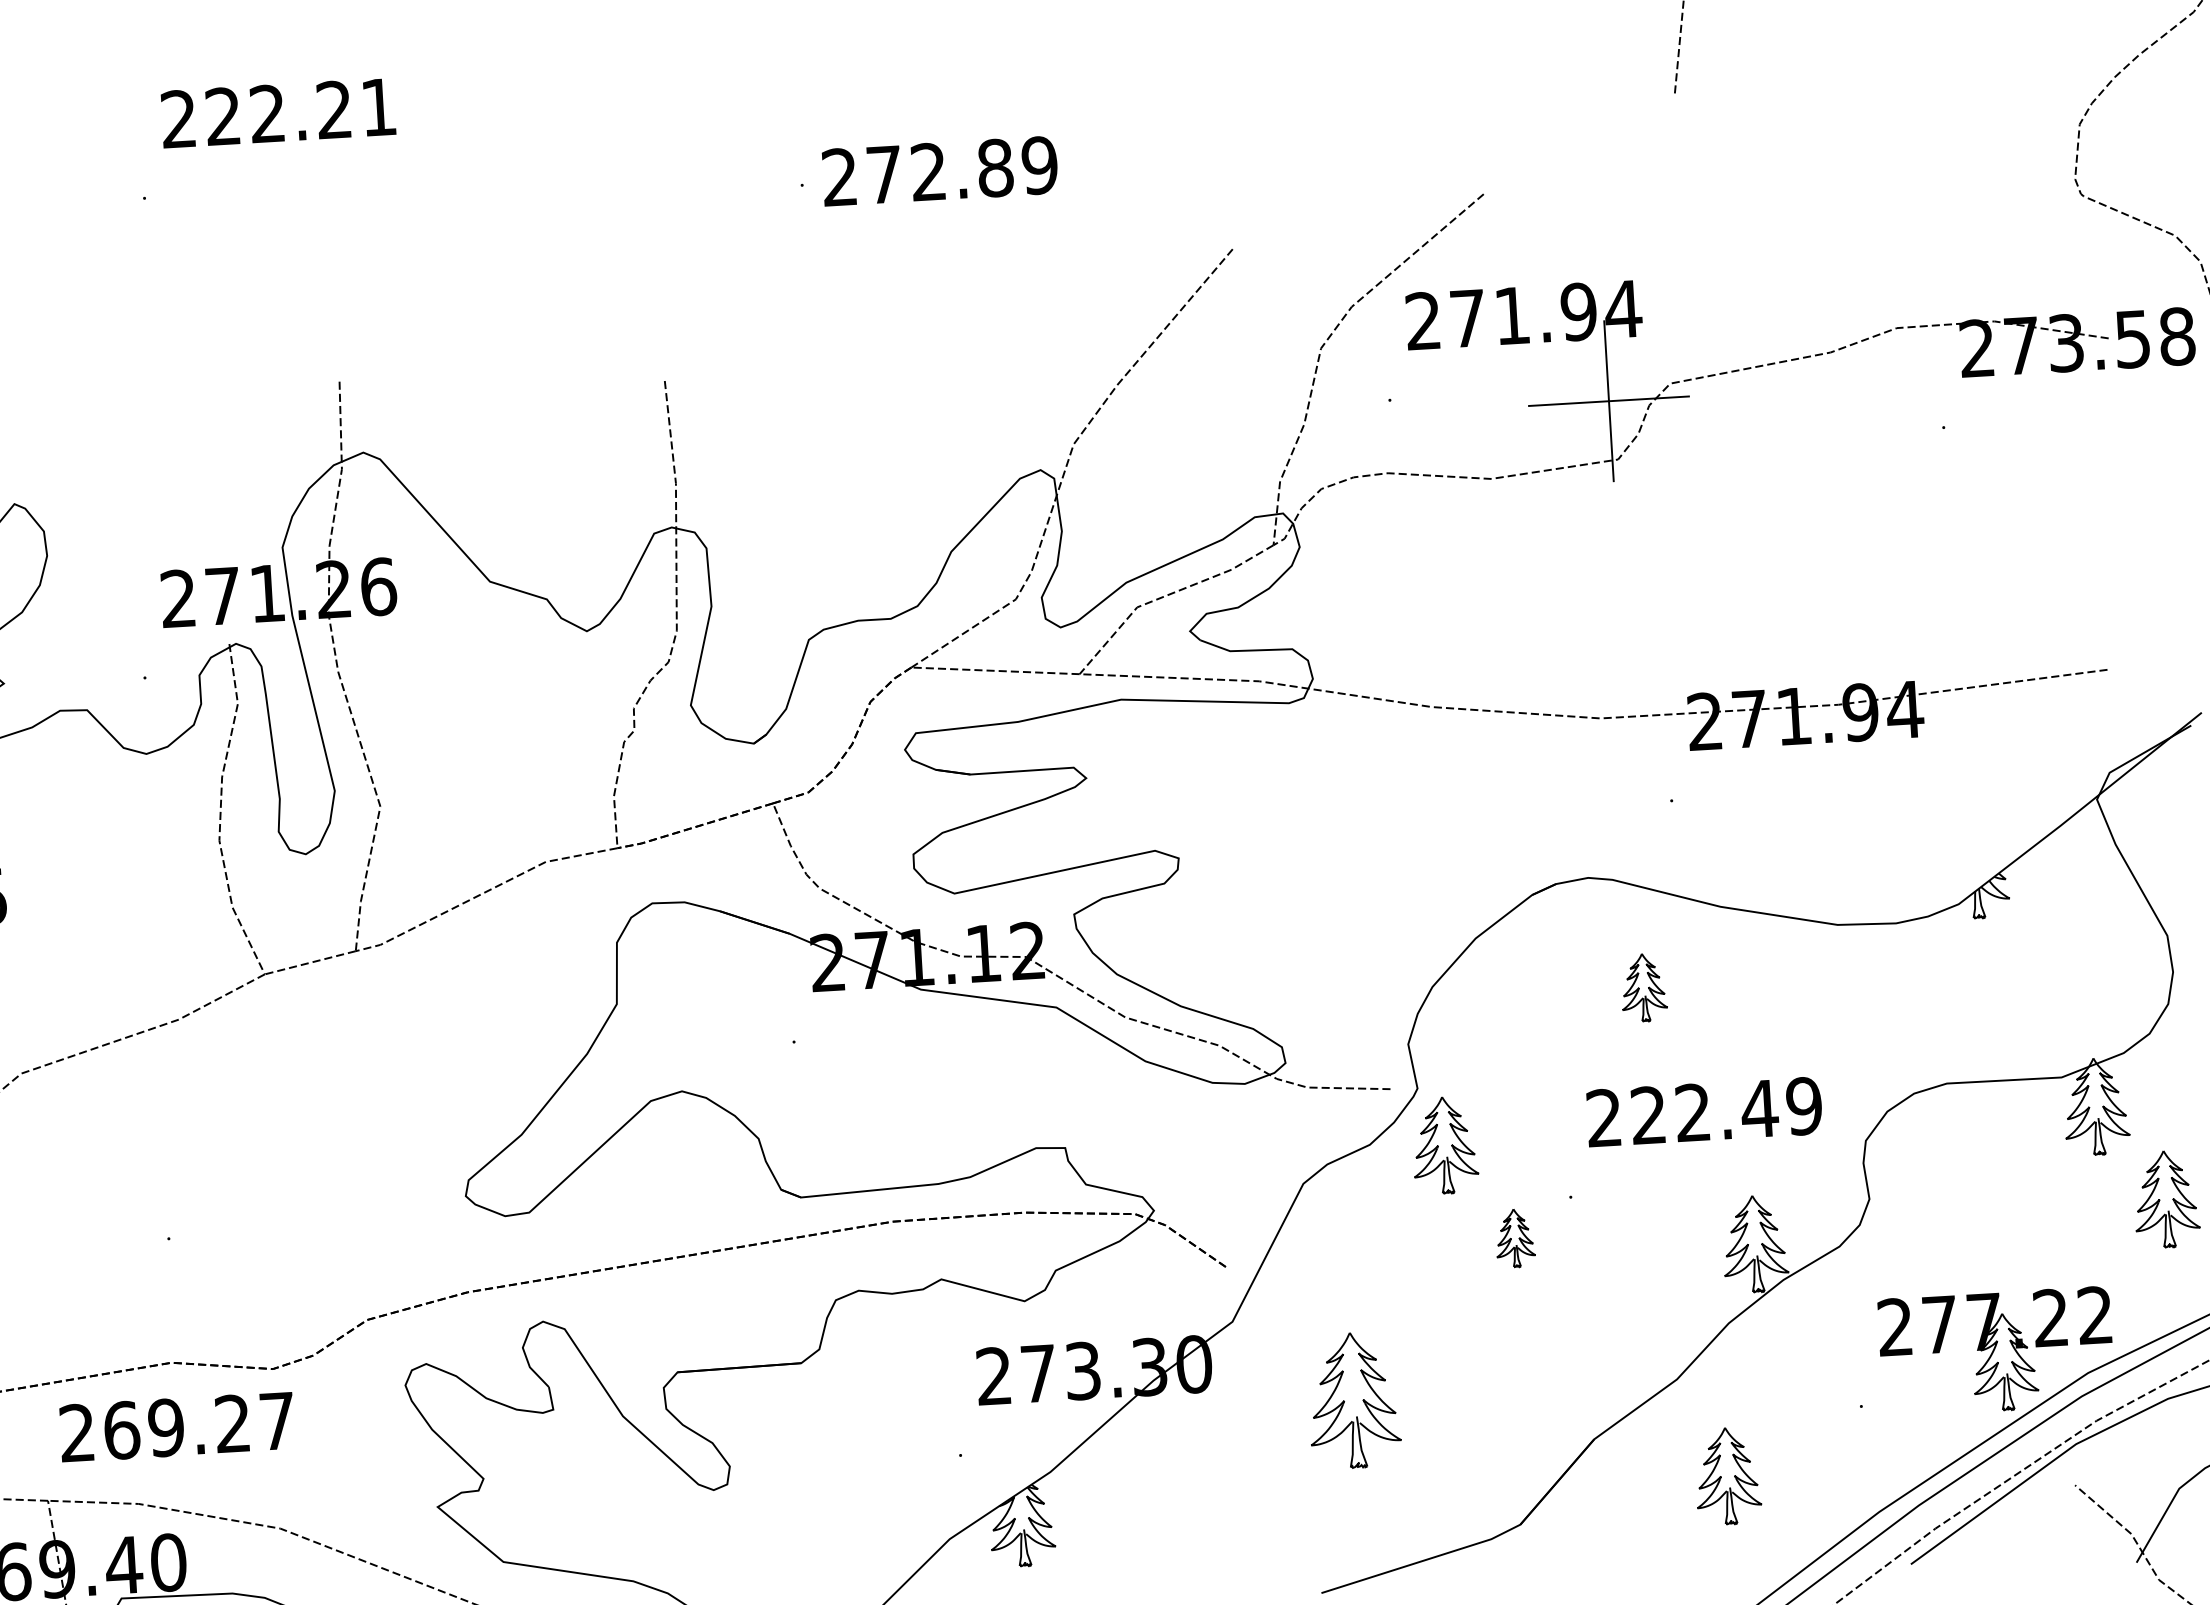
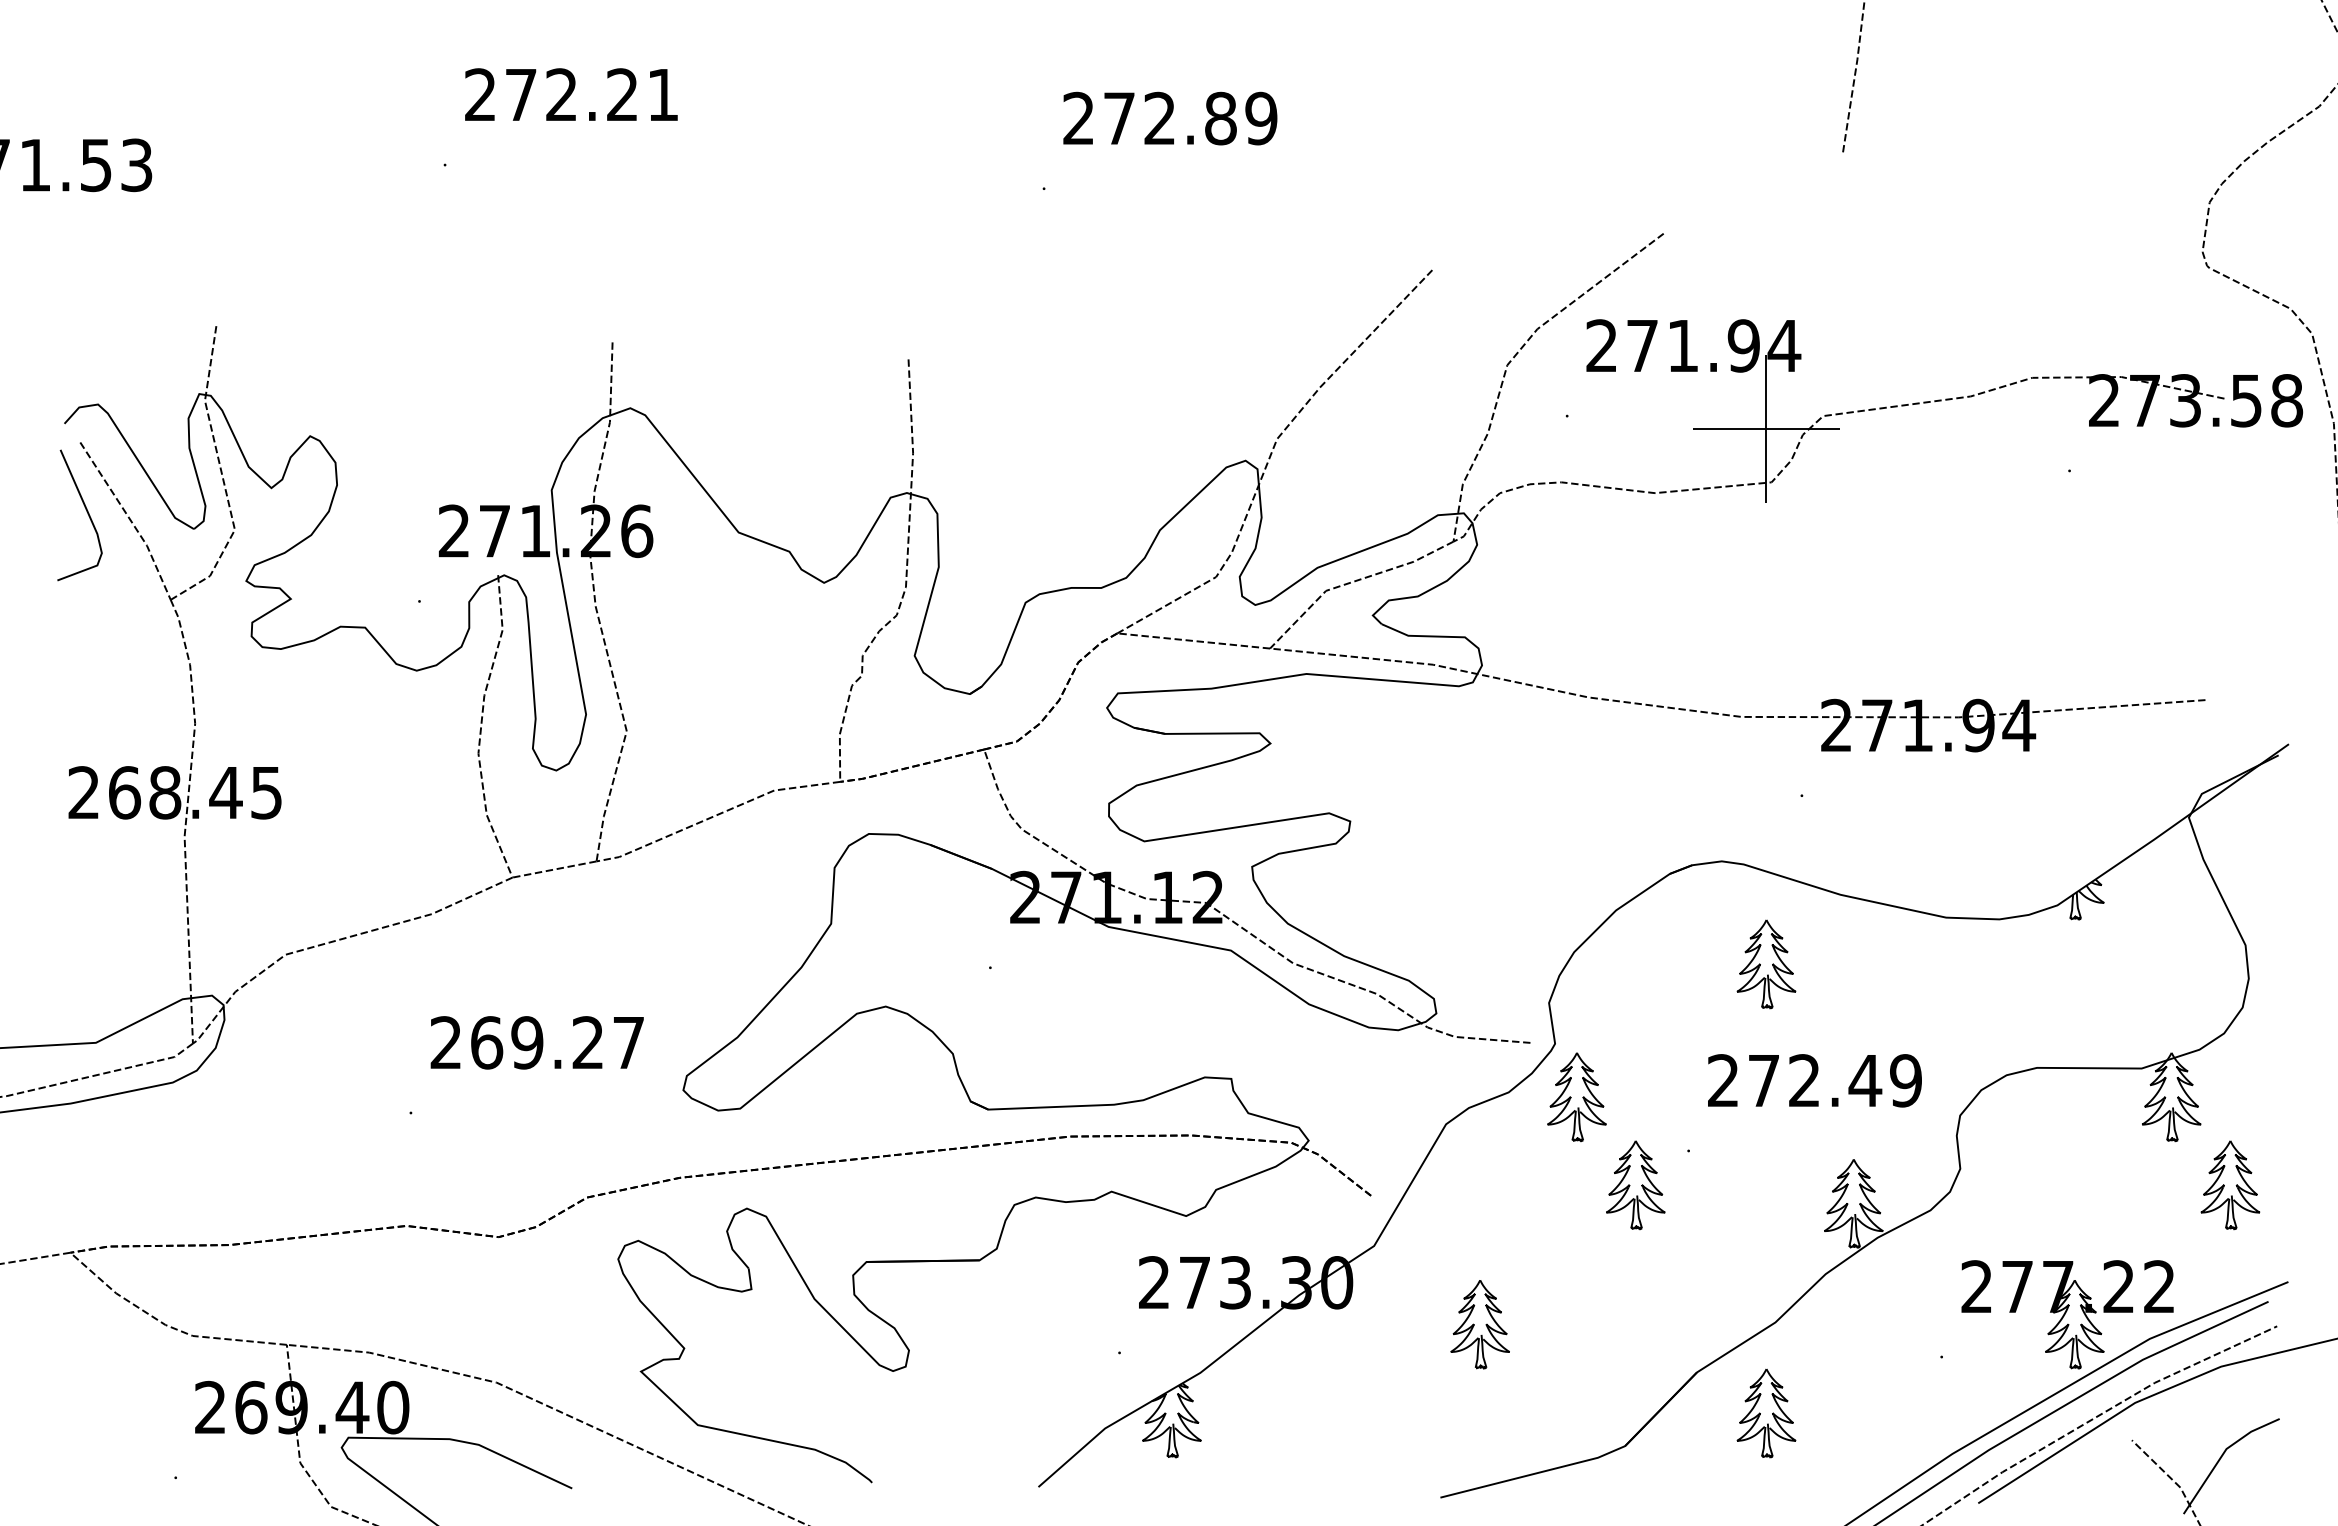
text: (222, 116) -> (520, 94), 222.21 -> 272.21
text: (940, 171) -> (1170, 118), moved
part: (1643, 987) -> (1766, 964), size x1.43
text: (1648, 1115) -> (1763, 1080), 222.49 -> 272.49
part: (1514, 1238) -> (1635, 1185), size x1.67
part: (1352, 1400) -> (1479, 1324), size x0.71
text: (176, 1426) -> (536, 1042), moved
part: (1727, 1476) -> (1766, 1413), moved

